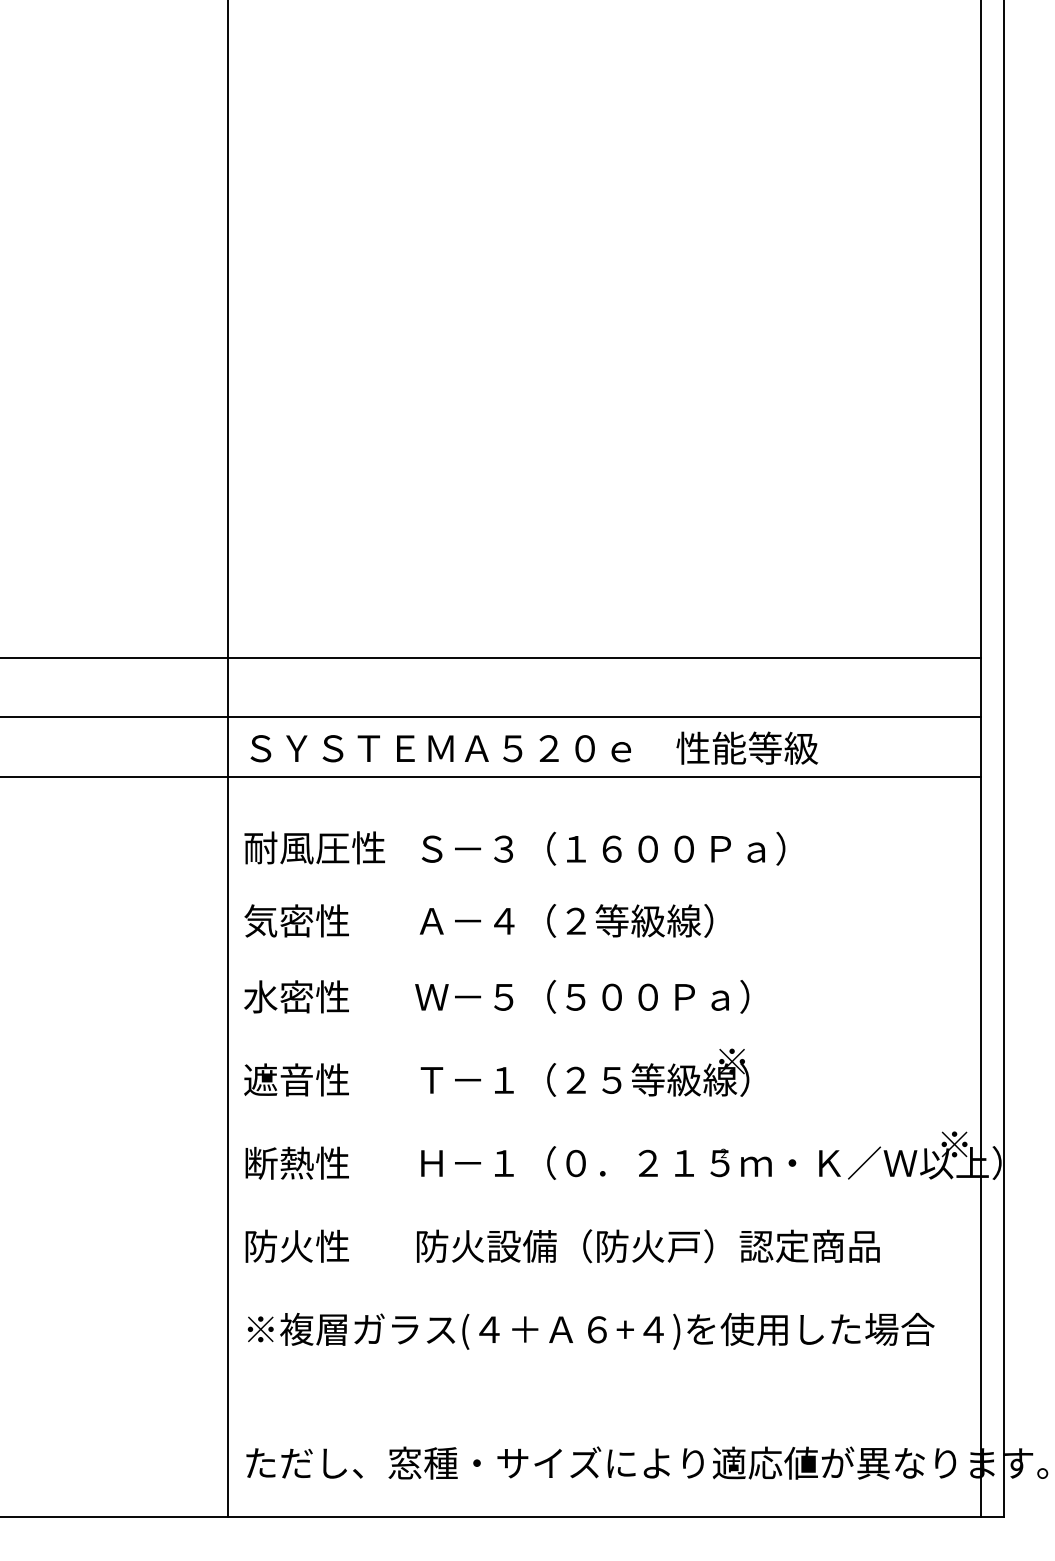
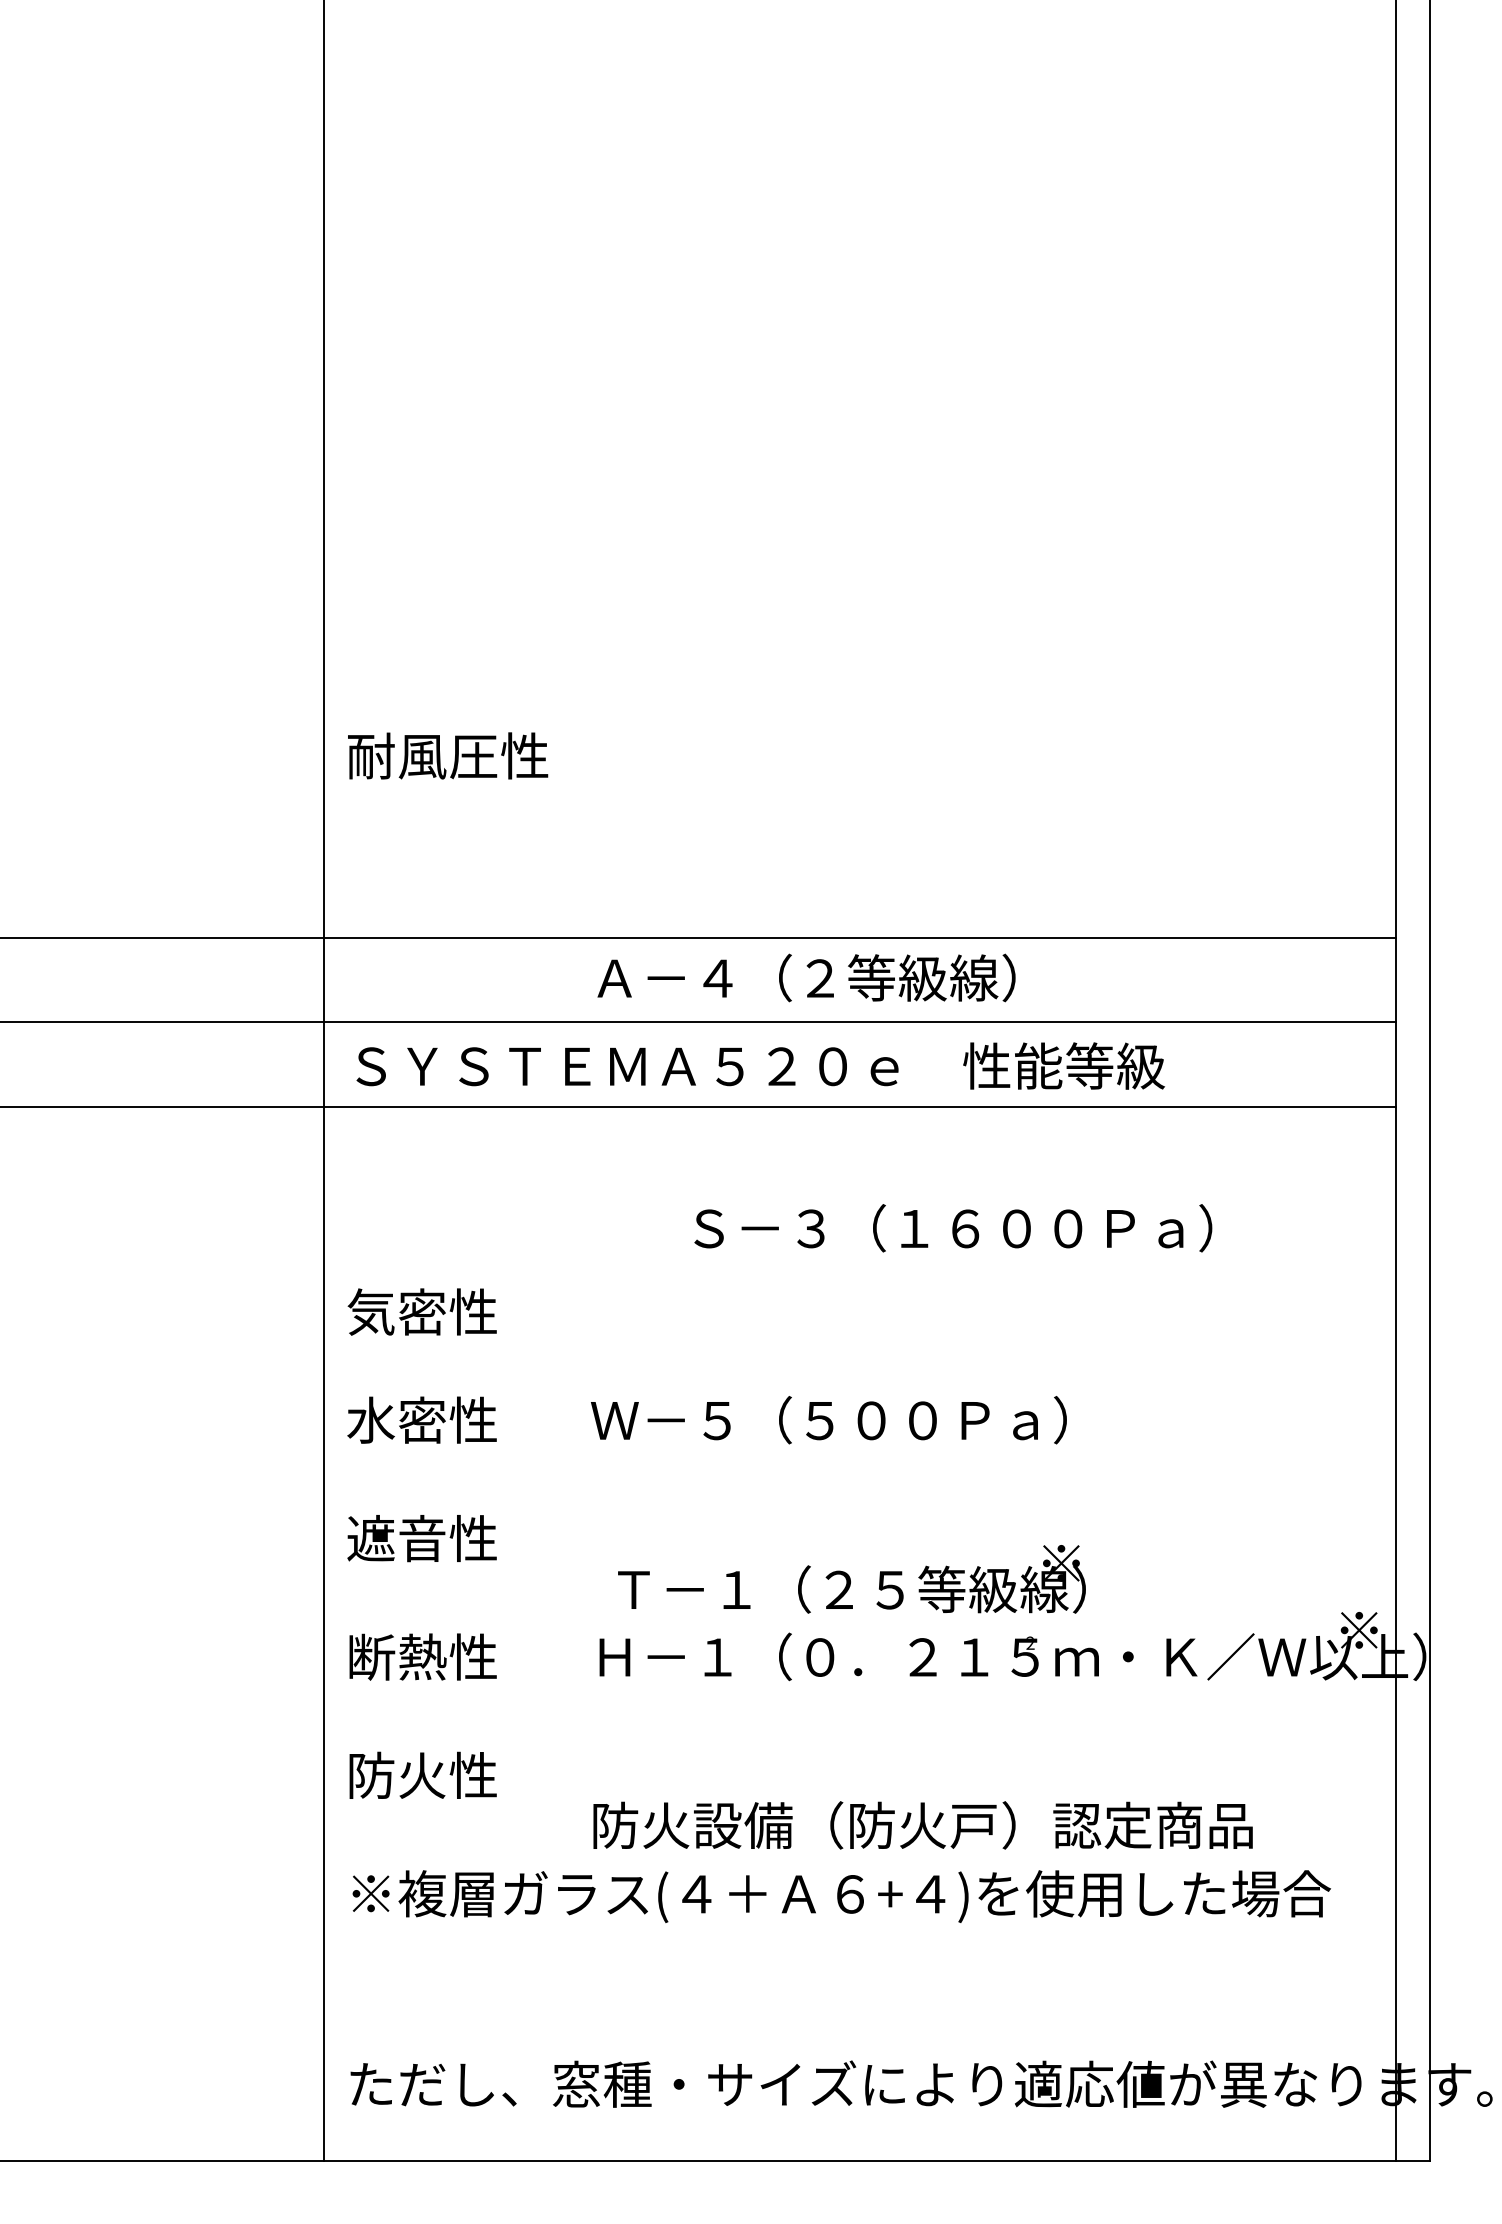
text: (315, 847) -> (448, 755), moved
text: (603, 848) -> (953, 1228), moved
text: (566, 920) -> (806, 977), moved
text: (584, 1072) -> (851, 1579), moved
text: (647, 1246) -> (922, 1825), moved

